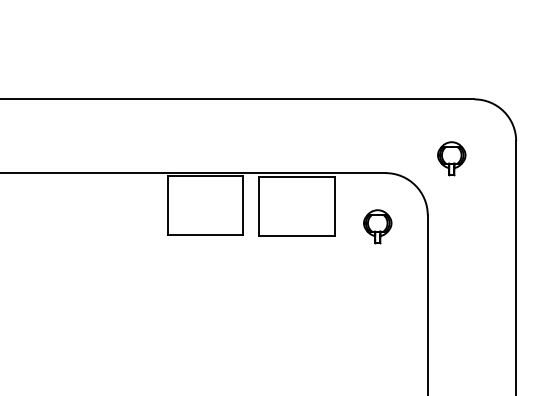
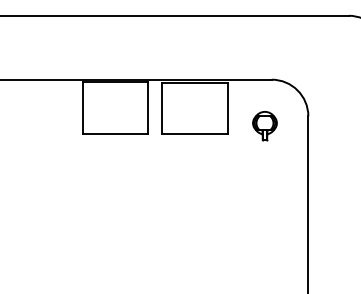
part: (451, 158) -> (328, 67), removed

